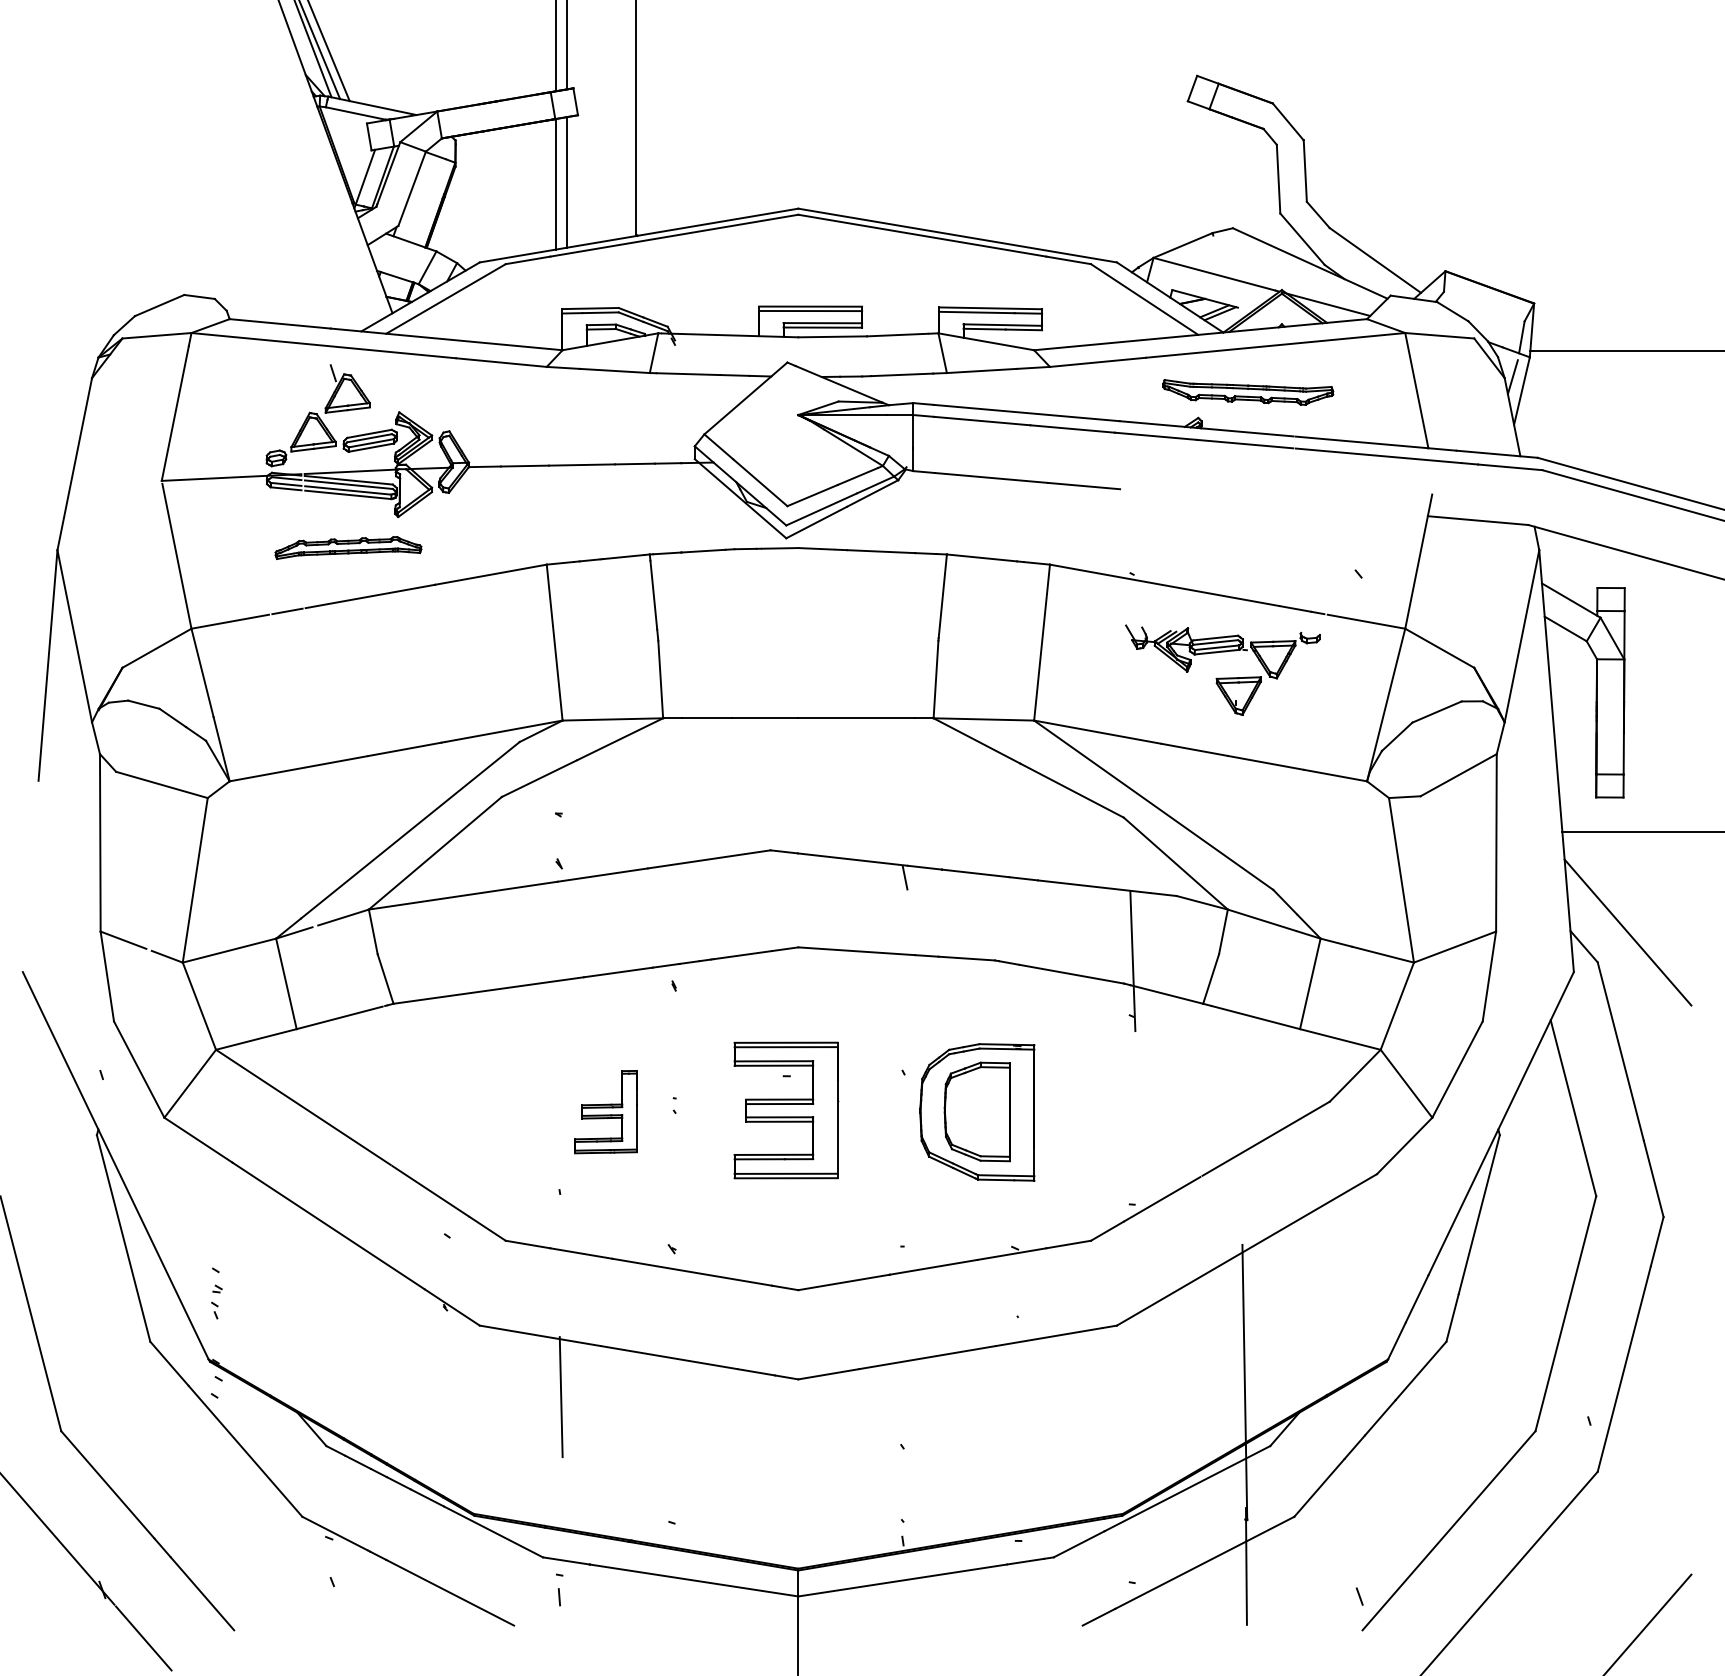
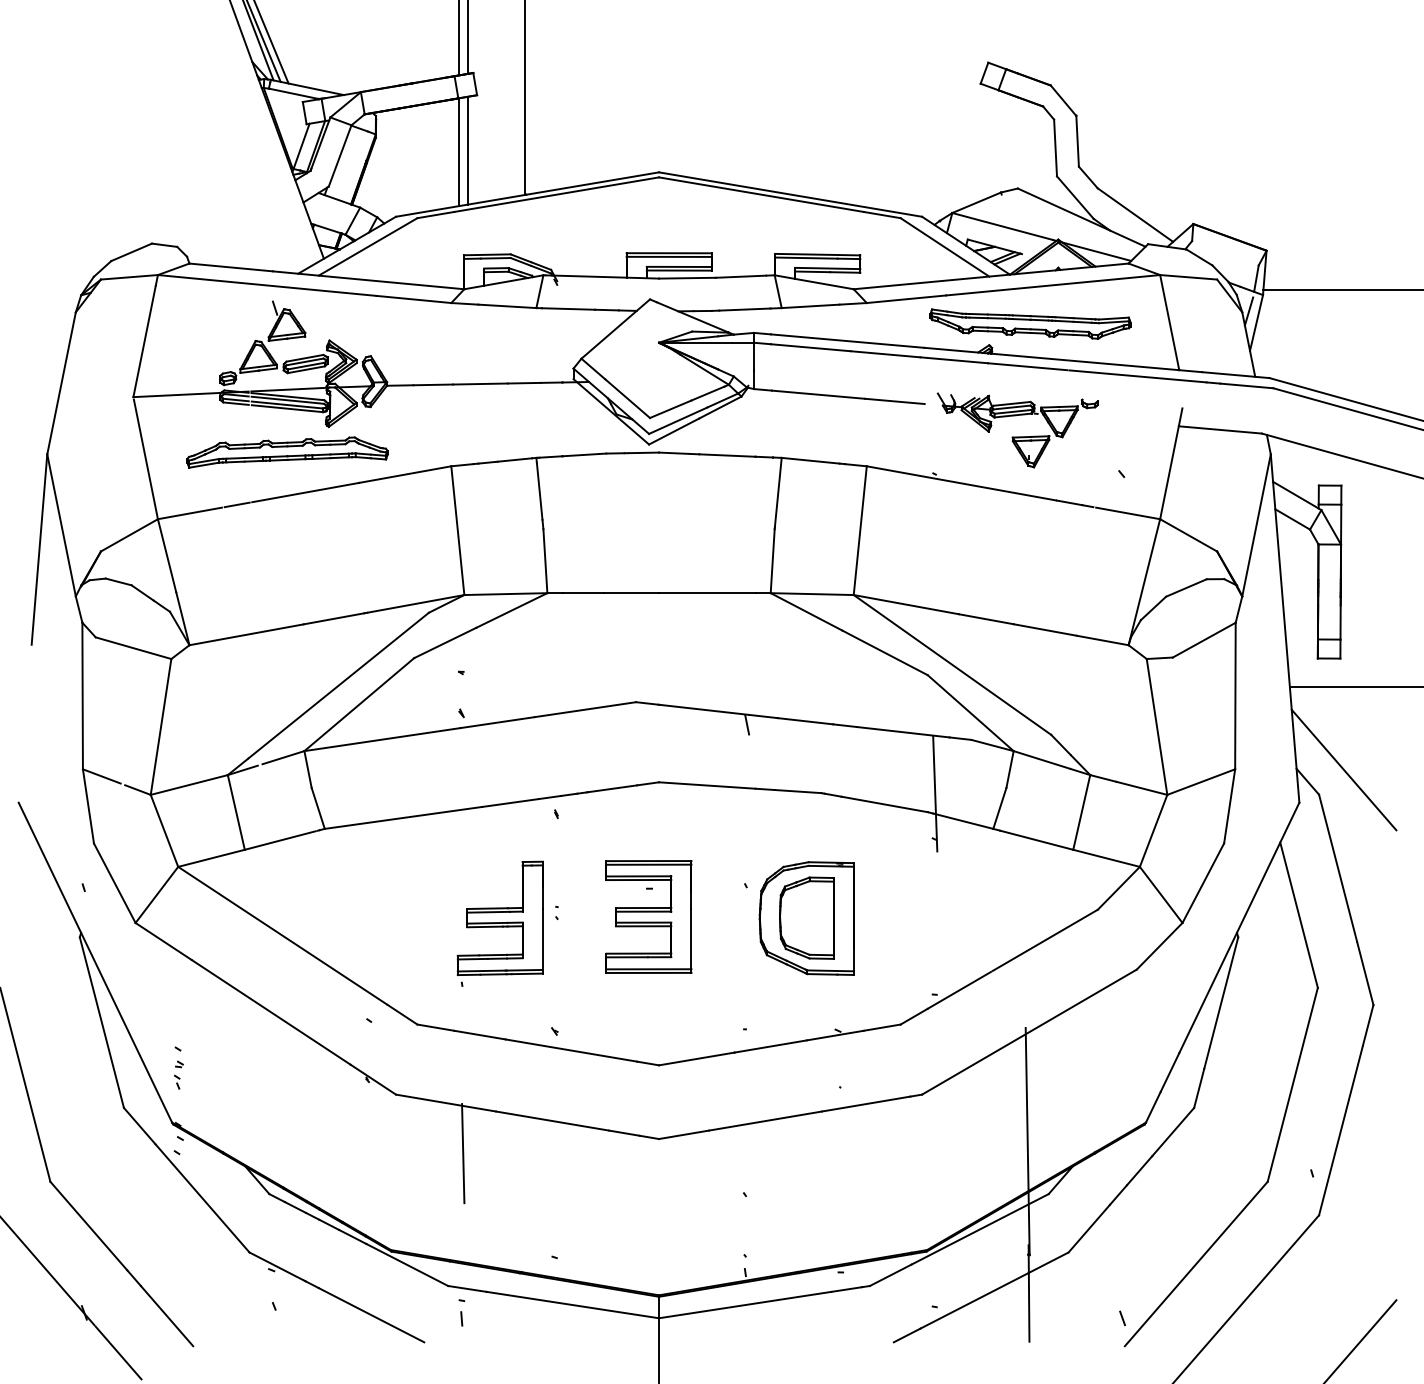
part: (1247, 392) -> (1029, 324), size x1.43
part: (348, 547) -> (287, 452), size x1.67
part: (1222, 677) -> (1017, 436), moved
part: (605, 1111) -> (499, 917), size x1.67

